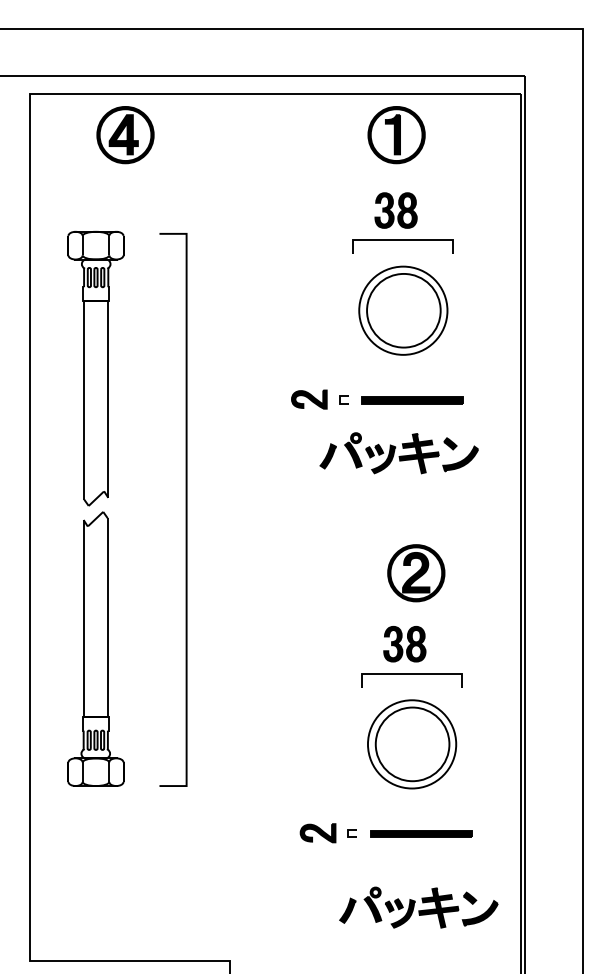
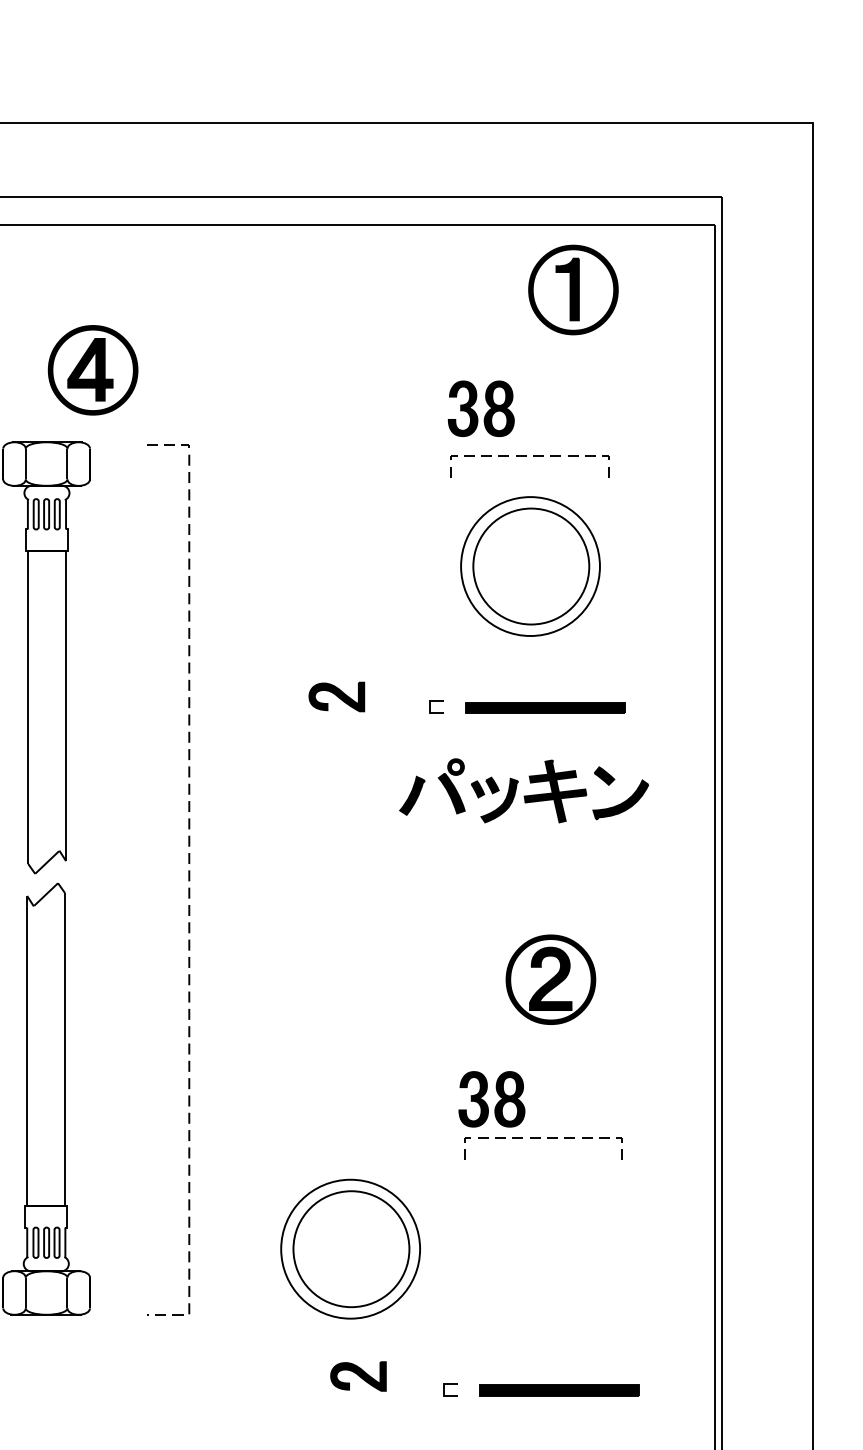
part: (125, 135) -> (93, 370), moved
part: (396, 135) -> (573, 290), moved
part: (395, 210) -> (480, 408), moved
line: (402, 240) -> (529, 455), solid -> dashed
part: (309, 399) -> (337, 696), moved
line: (186, 510) -> (189, 880), solid -> dashed
part: (404, 644) -> (491, 1099), moved
line: (411, 673) -> (543, 1137), solid -> dashed
part: (412, 744) -> (351, 1249), moved
part: (317, 833) -> (357, 1376), moved

